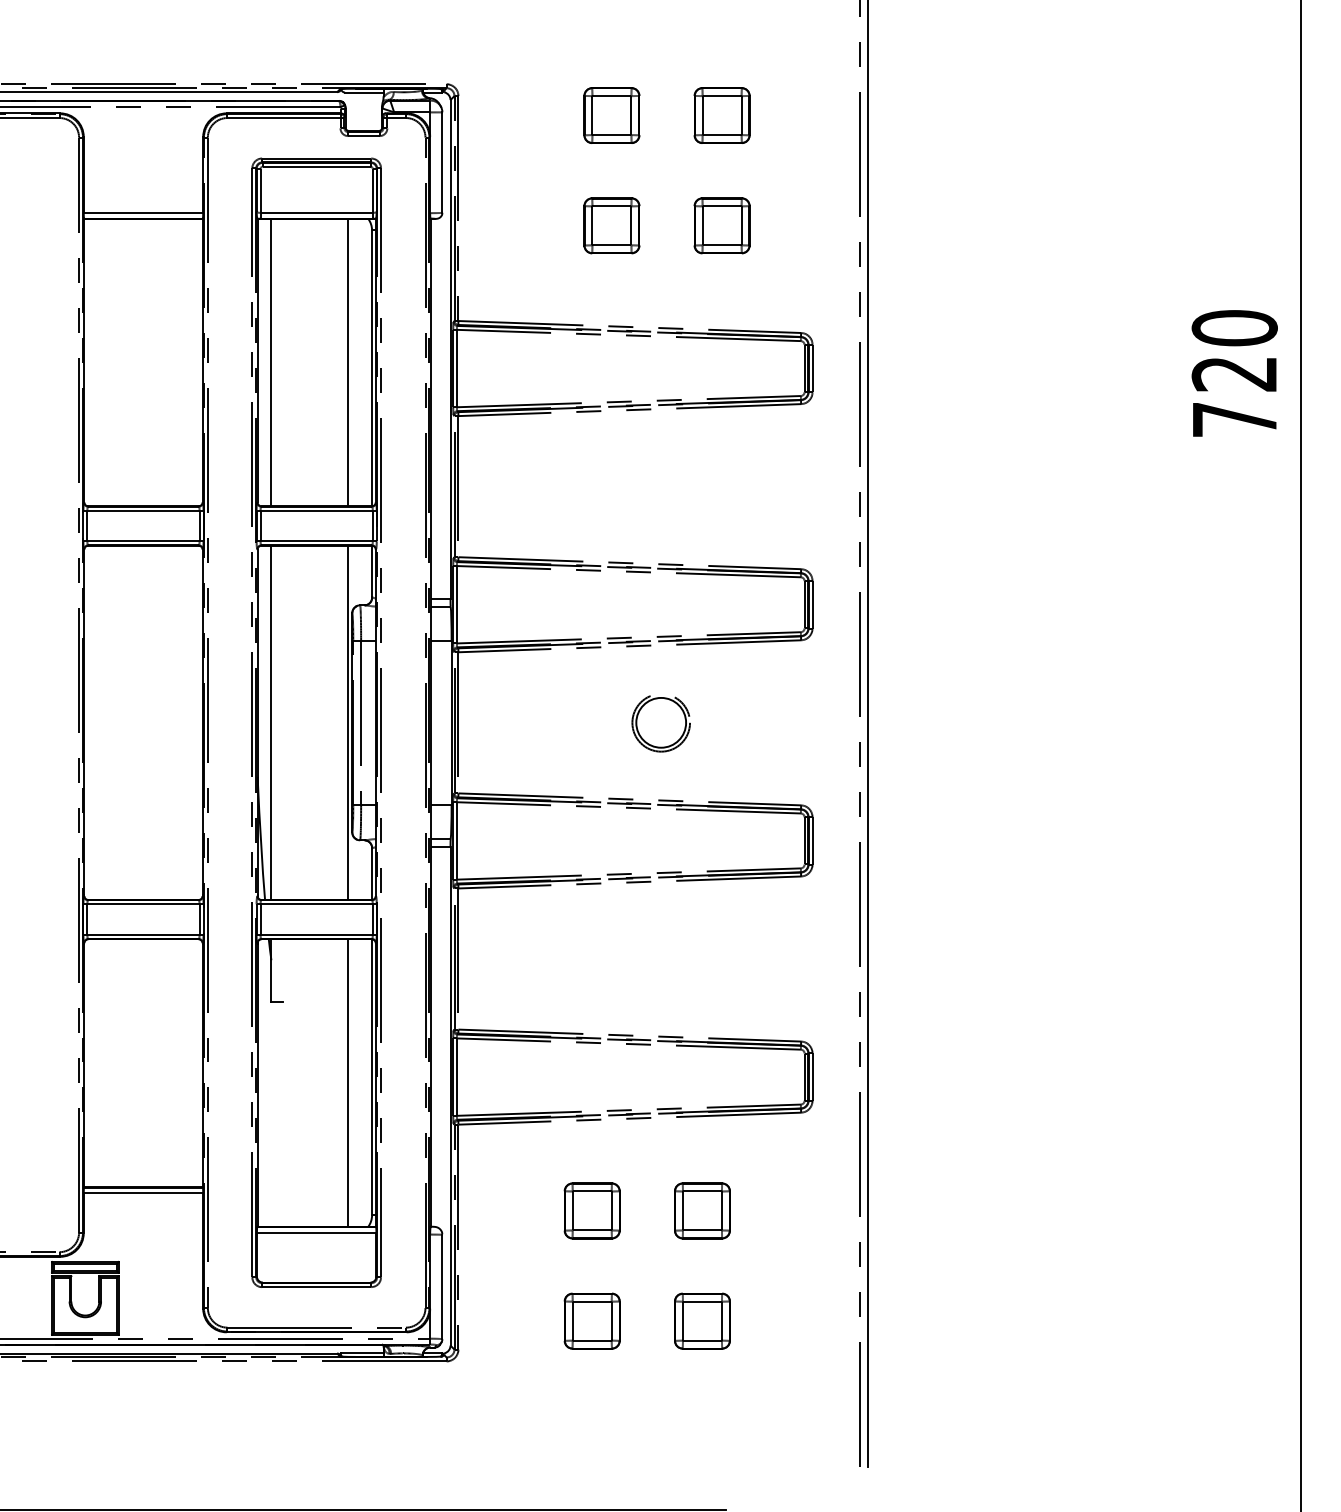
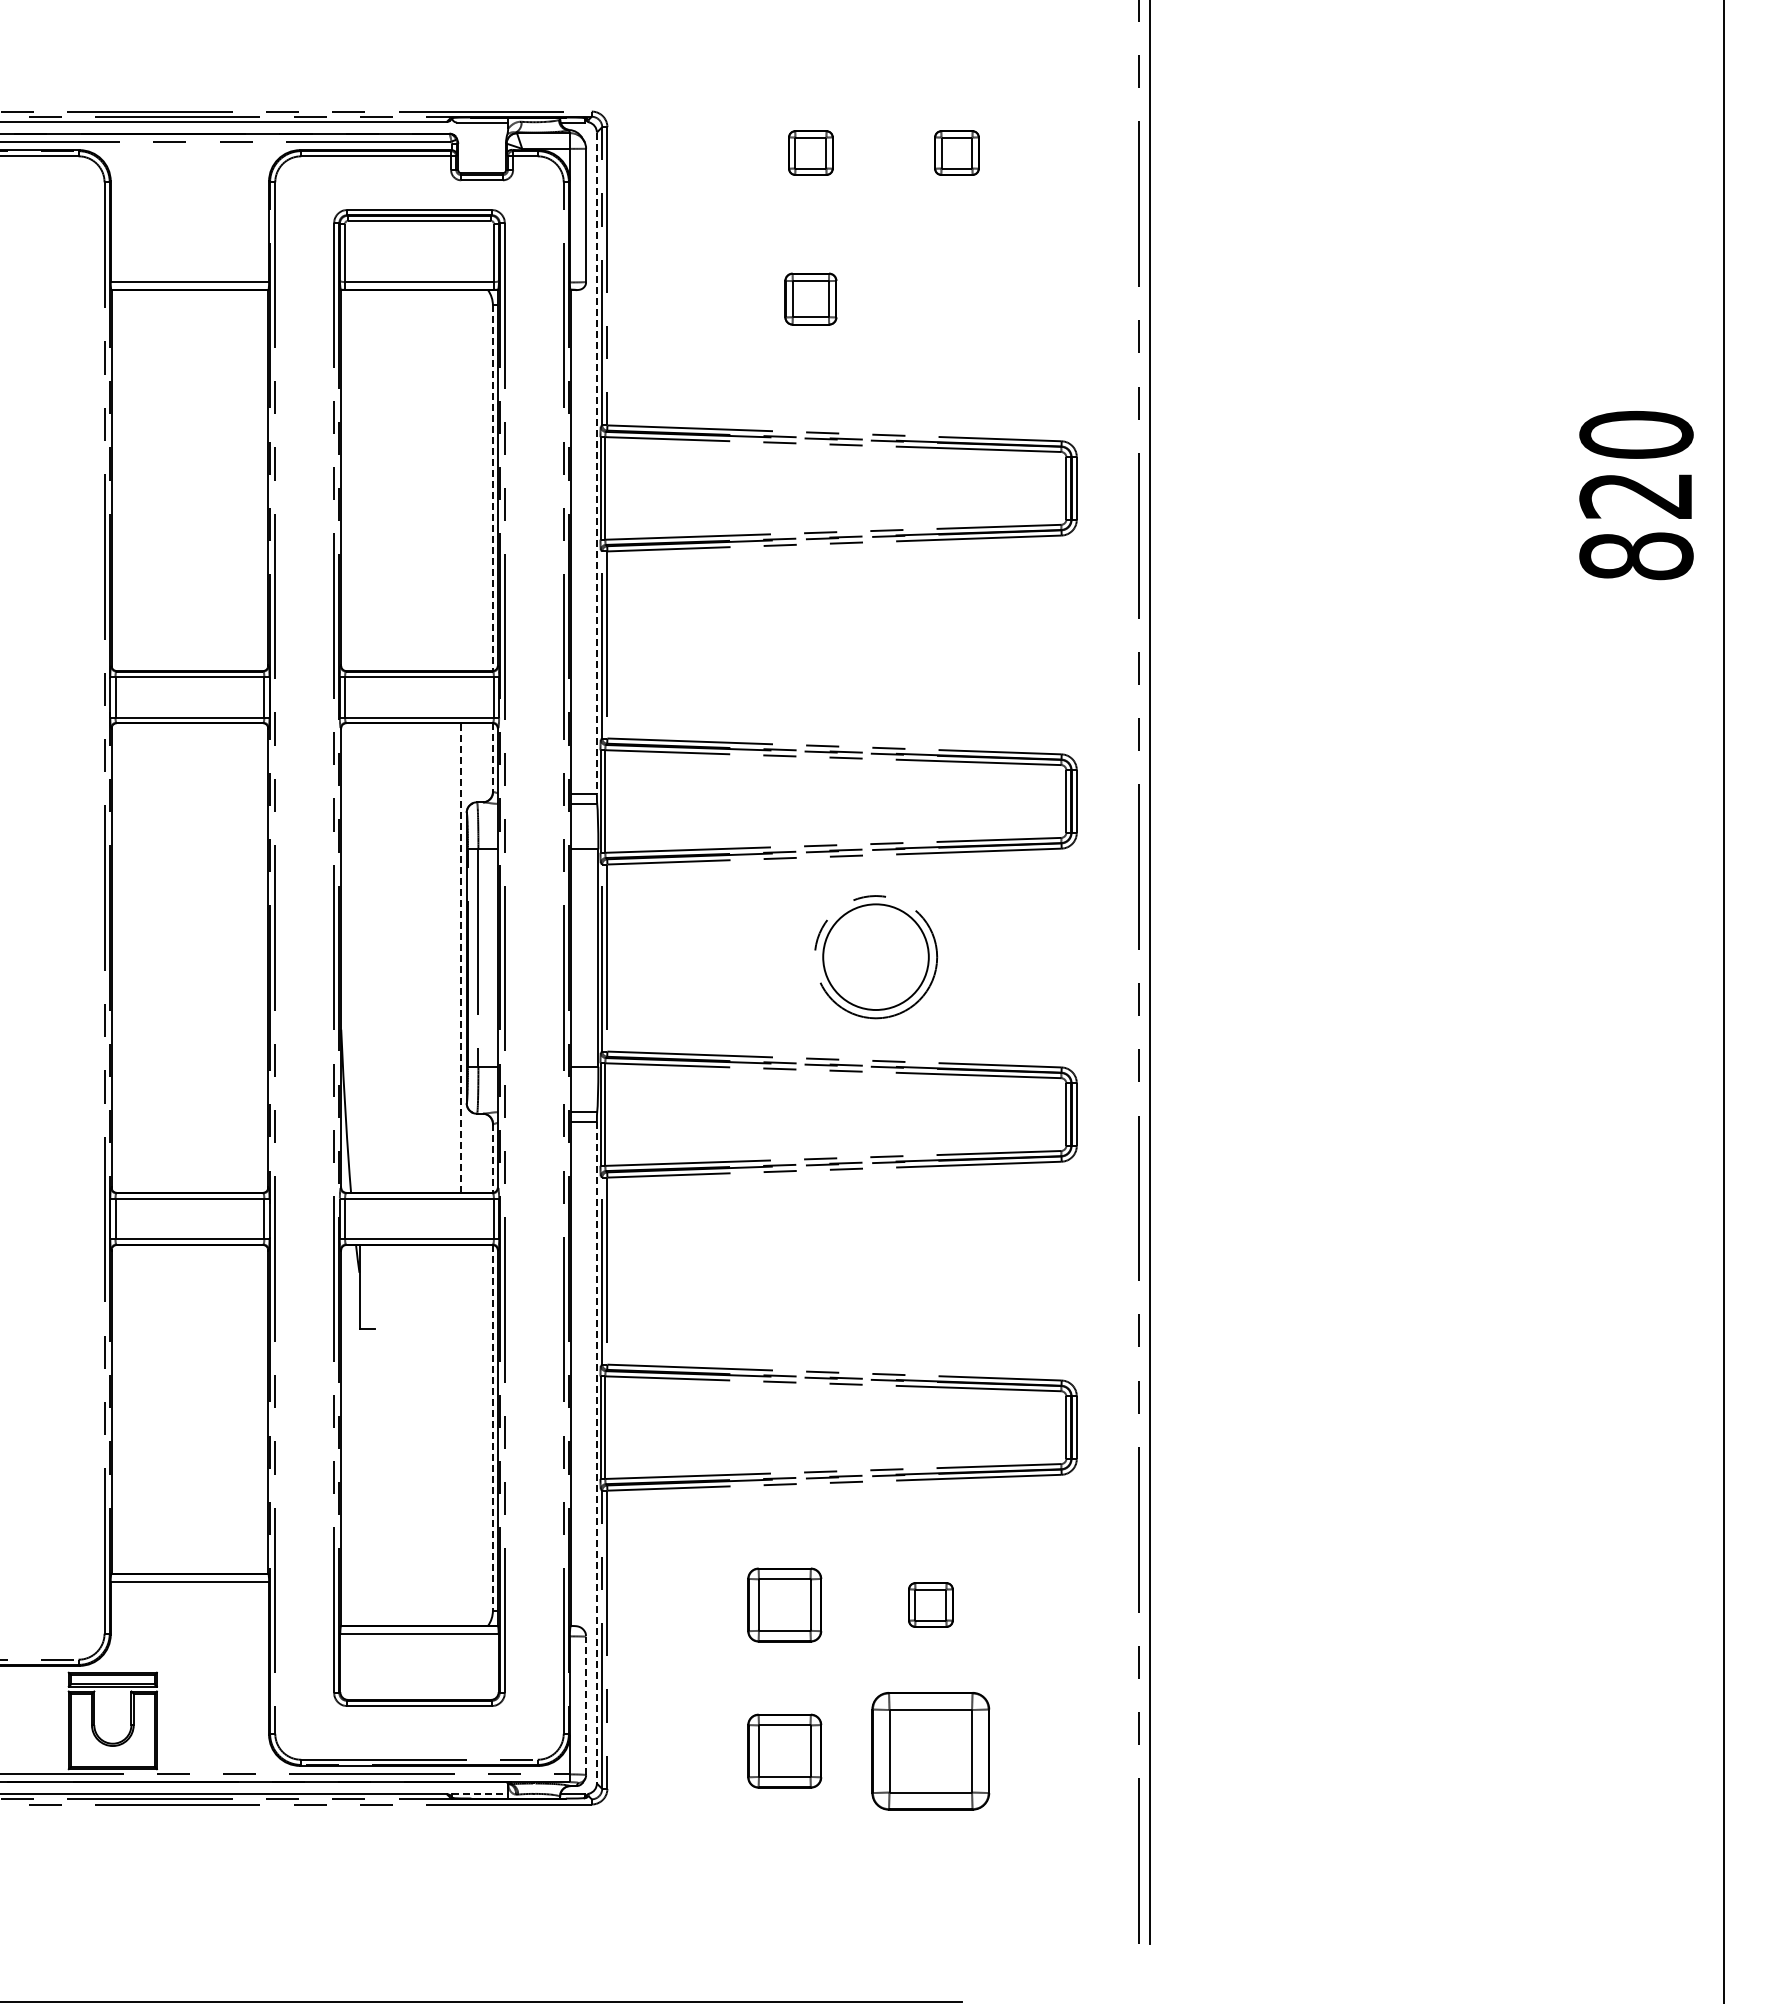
part: (611, 115) -> (810, 152), size x0.6
part: (721, 115) -> (956, 152), size x0.6
part: (611, 225) -> (810, 298), size x0.7
part: (721, 225) -> (956, 298), removed
line: (450, 349) -> (596, 463), solid -> dashed
line: (271, 362) -> (359, 480), removed
line: (347, 362) -> (460, 480), removed
line: (371, 368) -> (492, 488), solid -> dashed
text: (1234, 419) -> (1636, 556), 720 -> 820
line: (371, 572) -> (492, 758), solid -> dashed
line: (271, 722) -> (359, 957), removed
line: (347, 723) -> (460, 958), solid -> dashed
part: (661, 723) -> (876, 959), size x1.6
line: (371, 874) -> (492, 1158), solid -> dashed
line: (371, 1076) -> (492, 1427), solid -> dashed
line: (347, 1083) -> (460, 1435), removed
line: (450, 1095) -> (596, 1452), solid -> dashed
part: (702, 1210) -> (930, 1604), size x0.6
line: (442, 1286) -> (586, 1705), solid -> dashed
part: (702, 1320) -> (930, 1750), size x1.6
line: (362, 1353) -> (480, 1793), solid -> dashed

